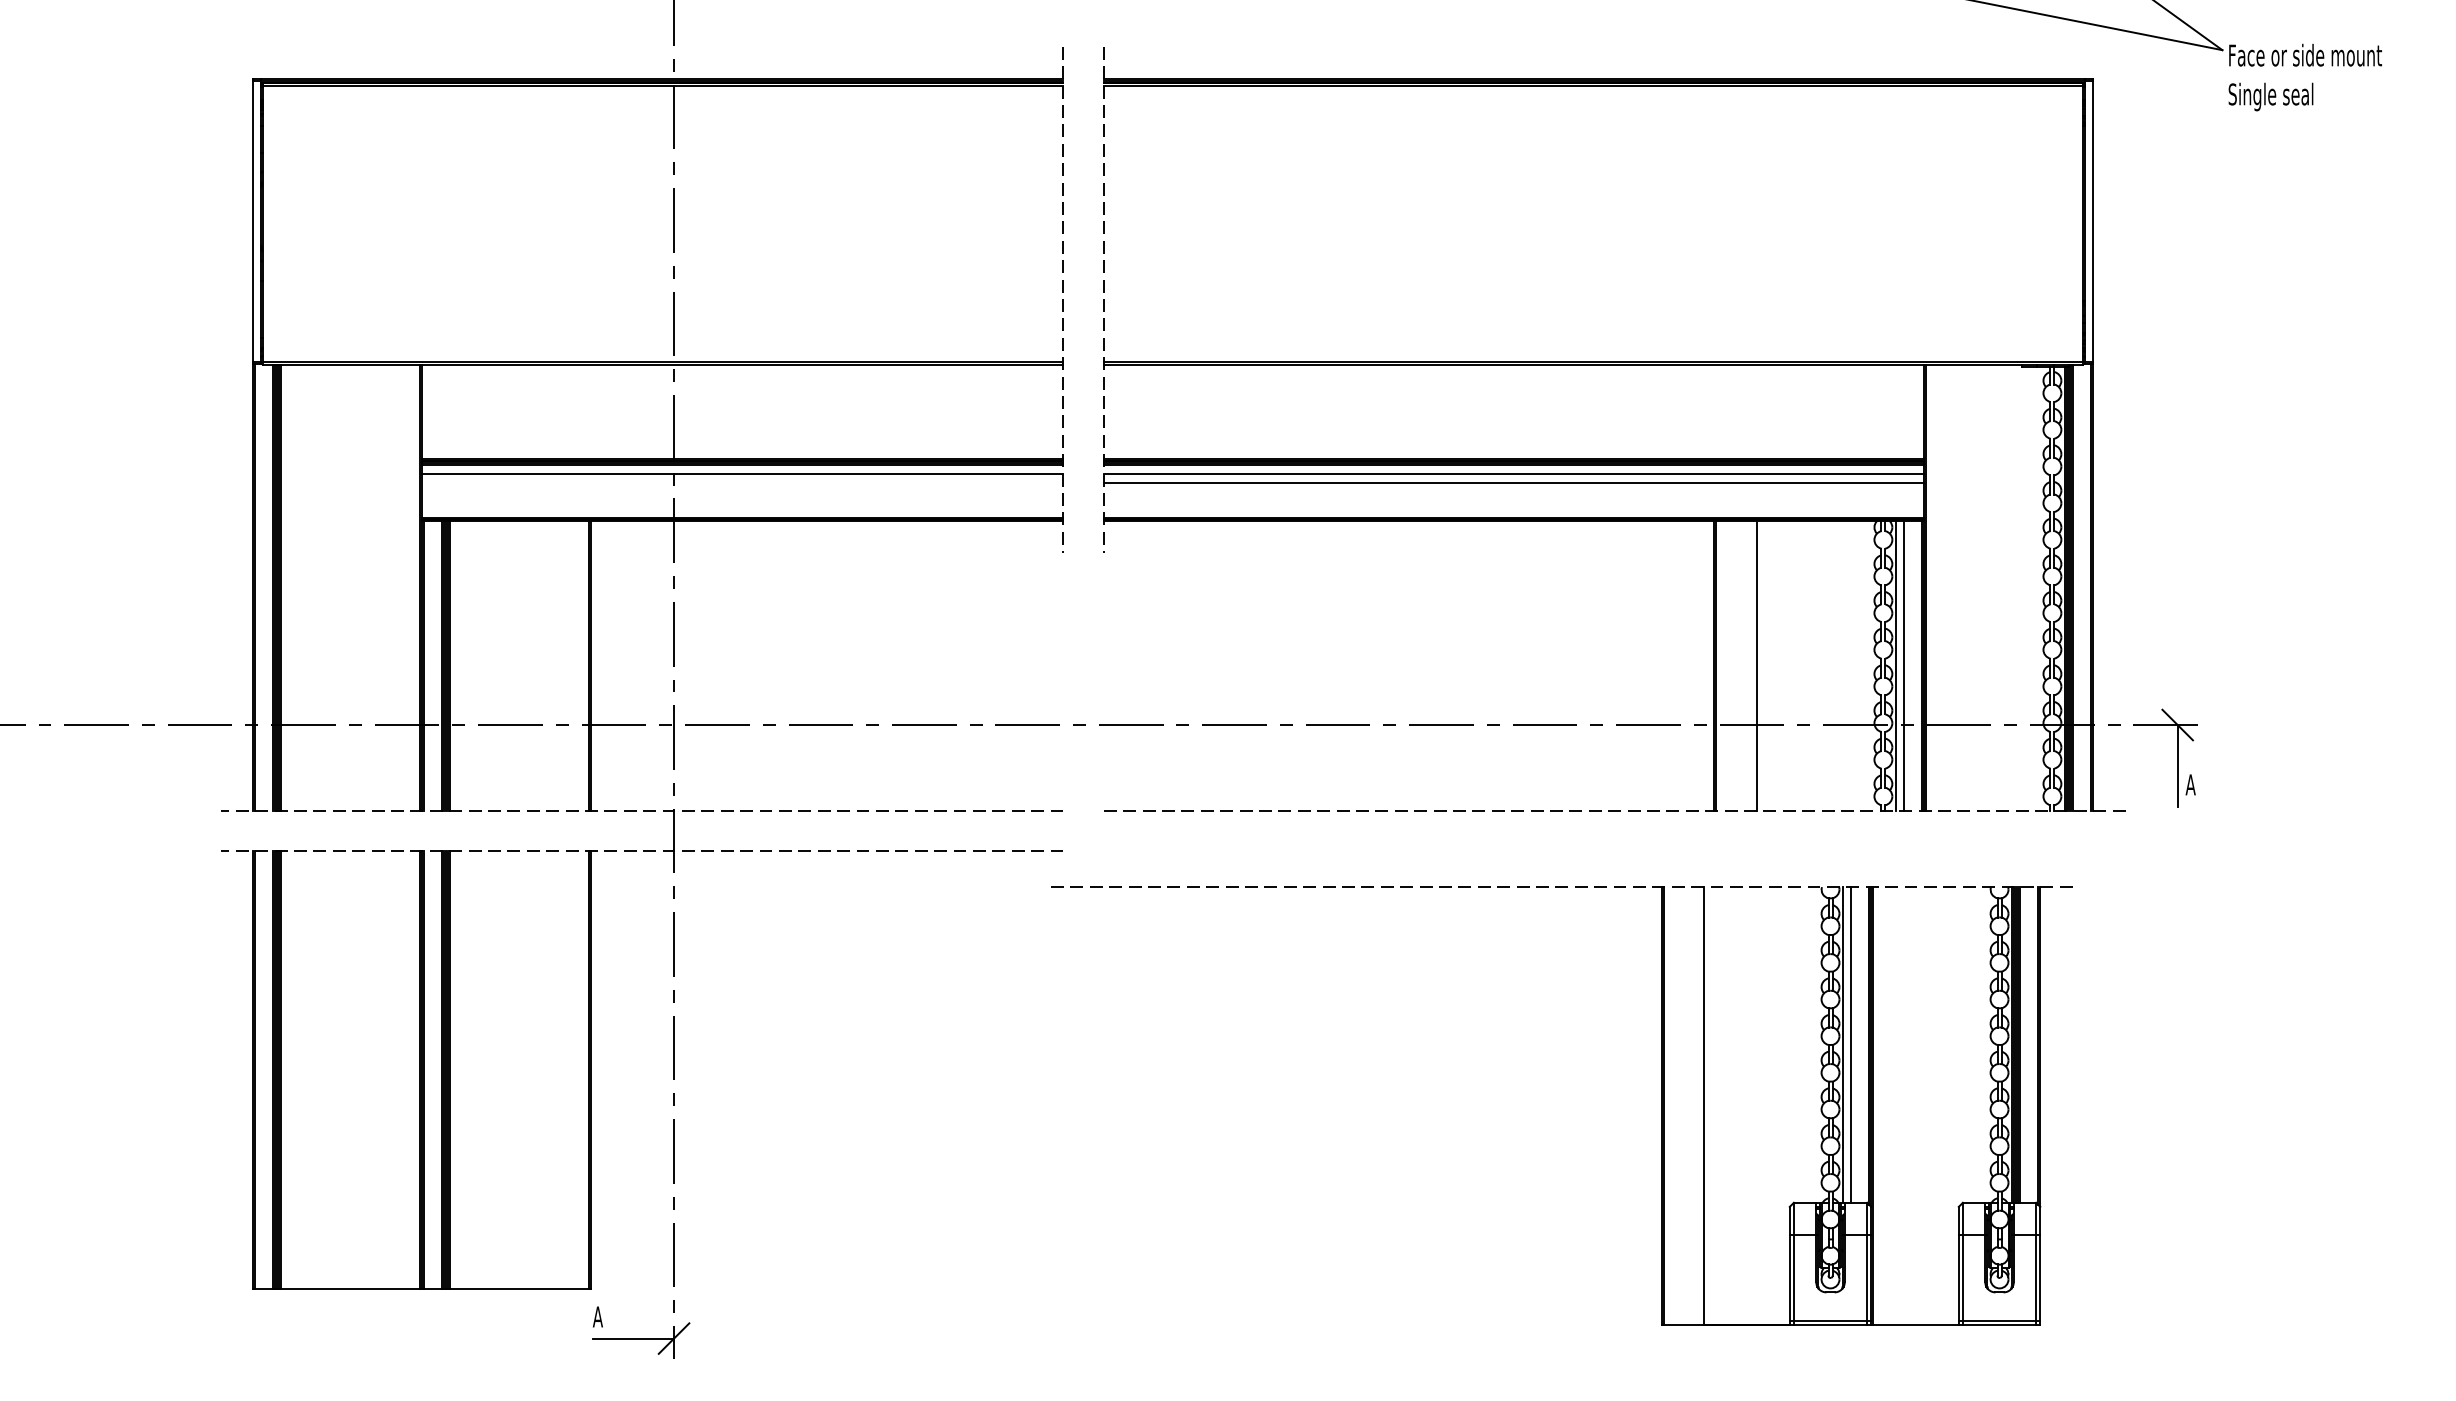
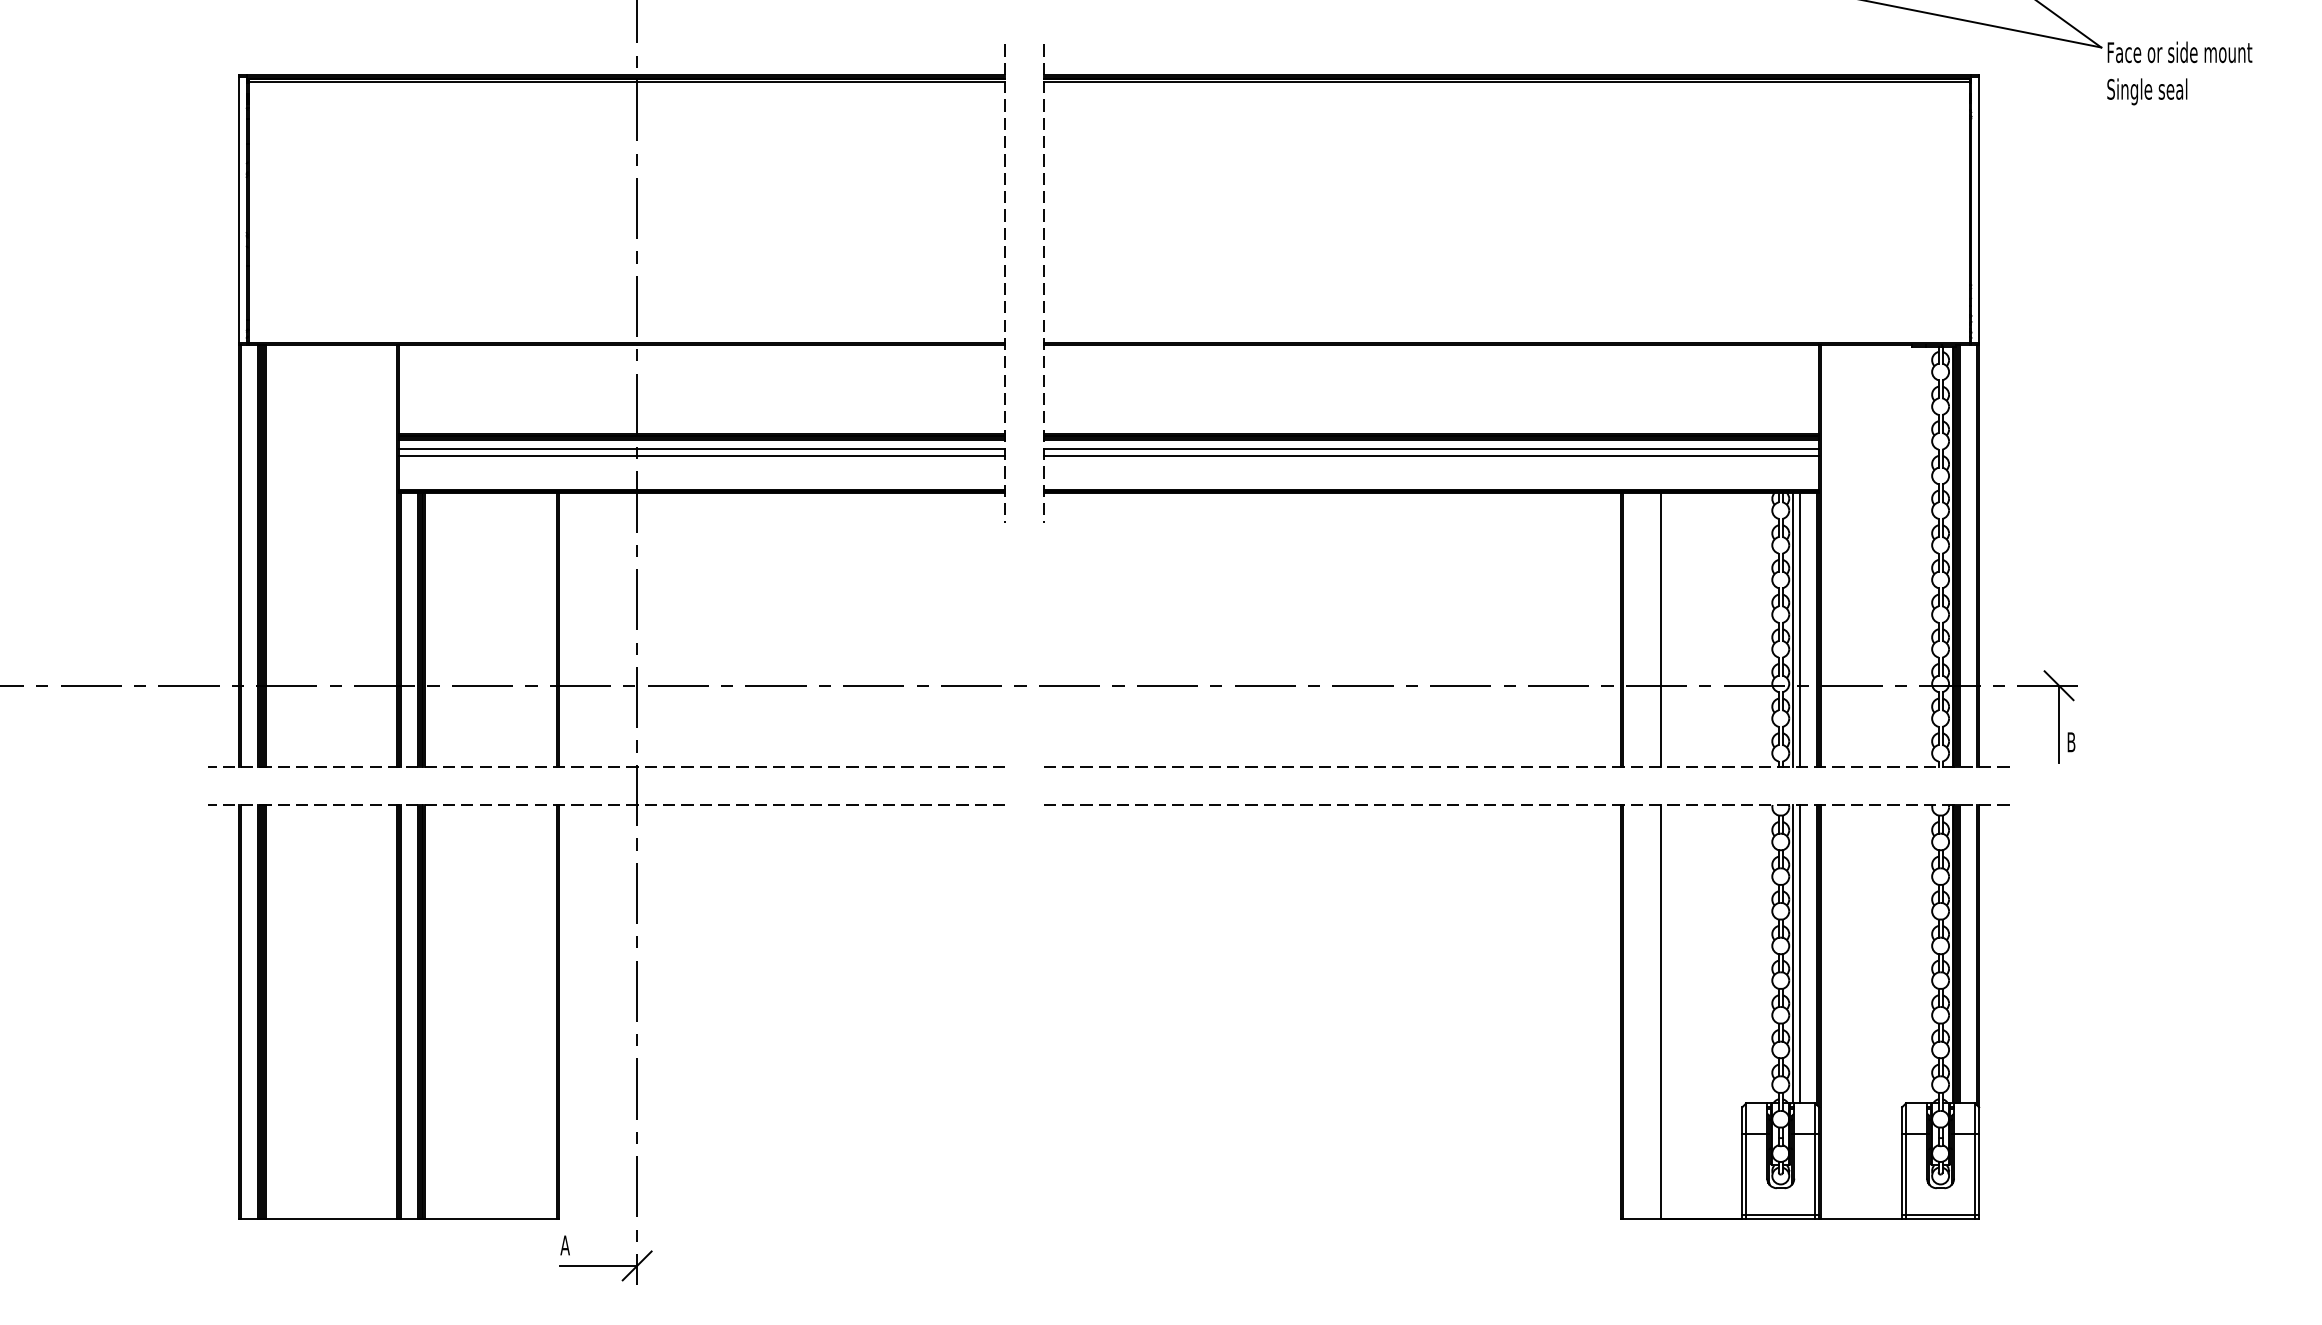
line: (742, 482) -> (701, 456), added
text: (2190, 785) -> (2071, 742), A -> B
part: (1661, 1105) -> (1620, 1011), moved

